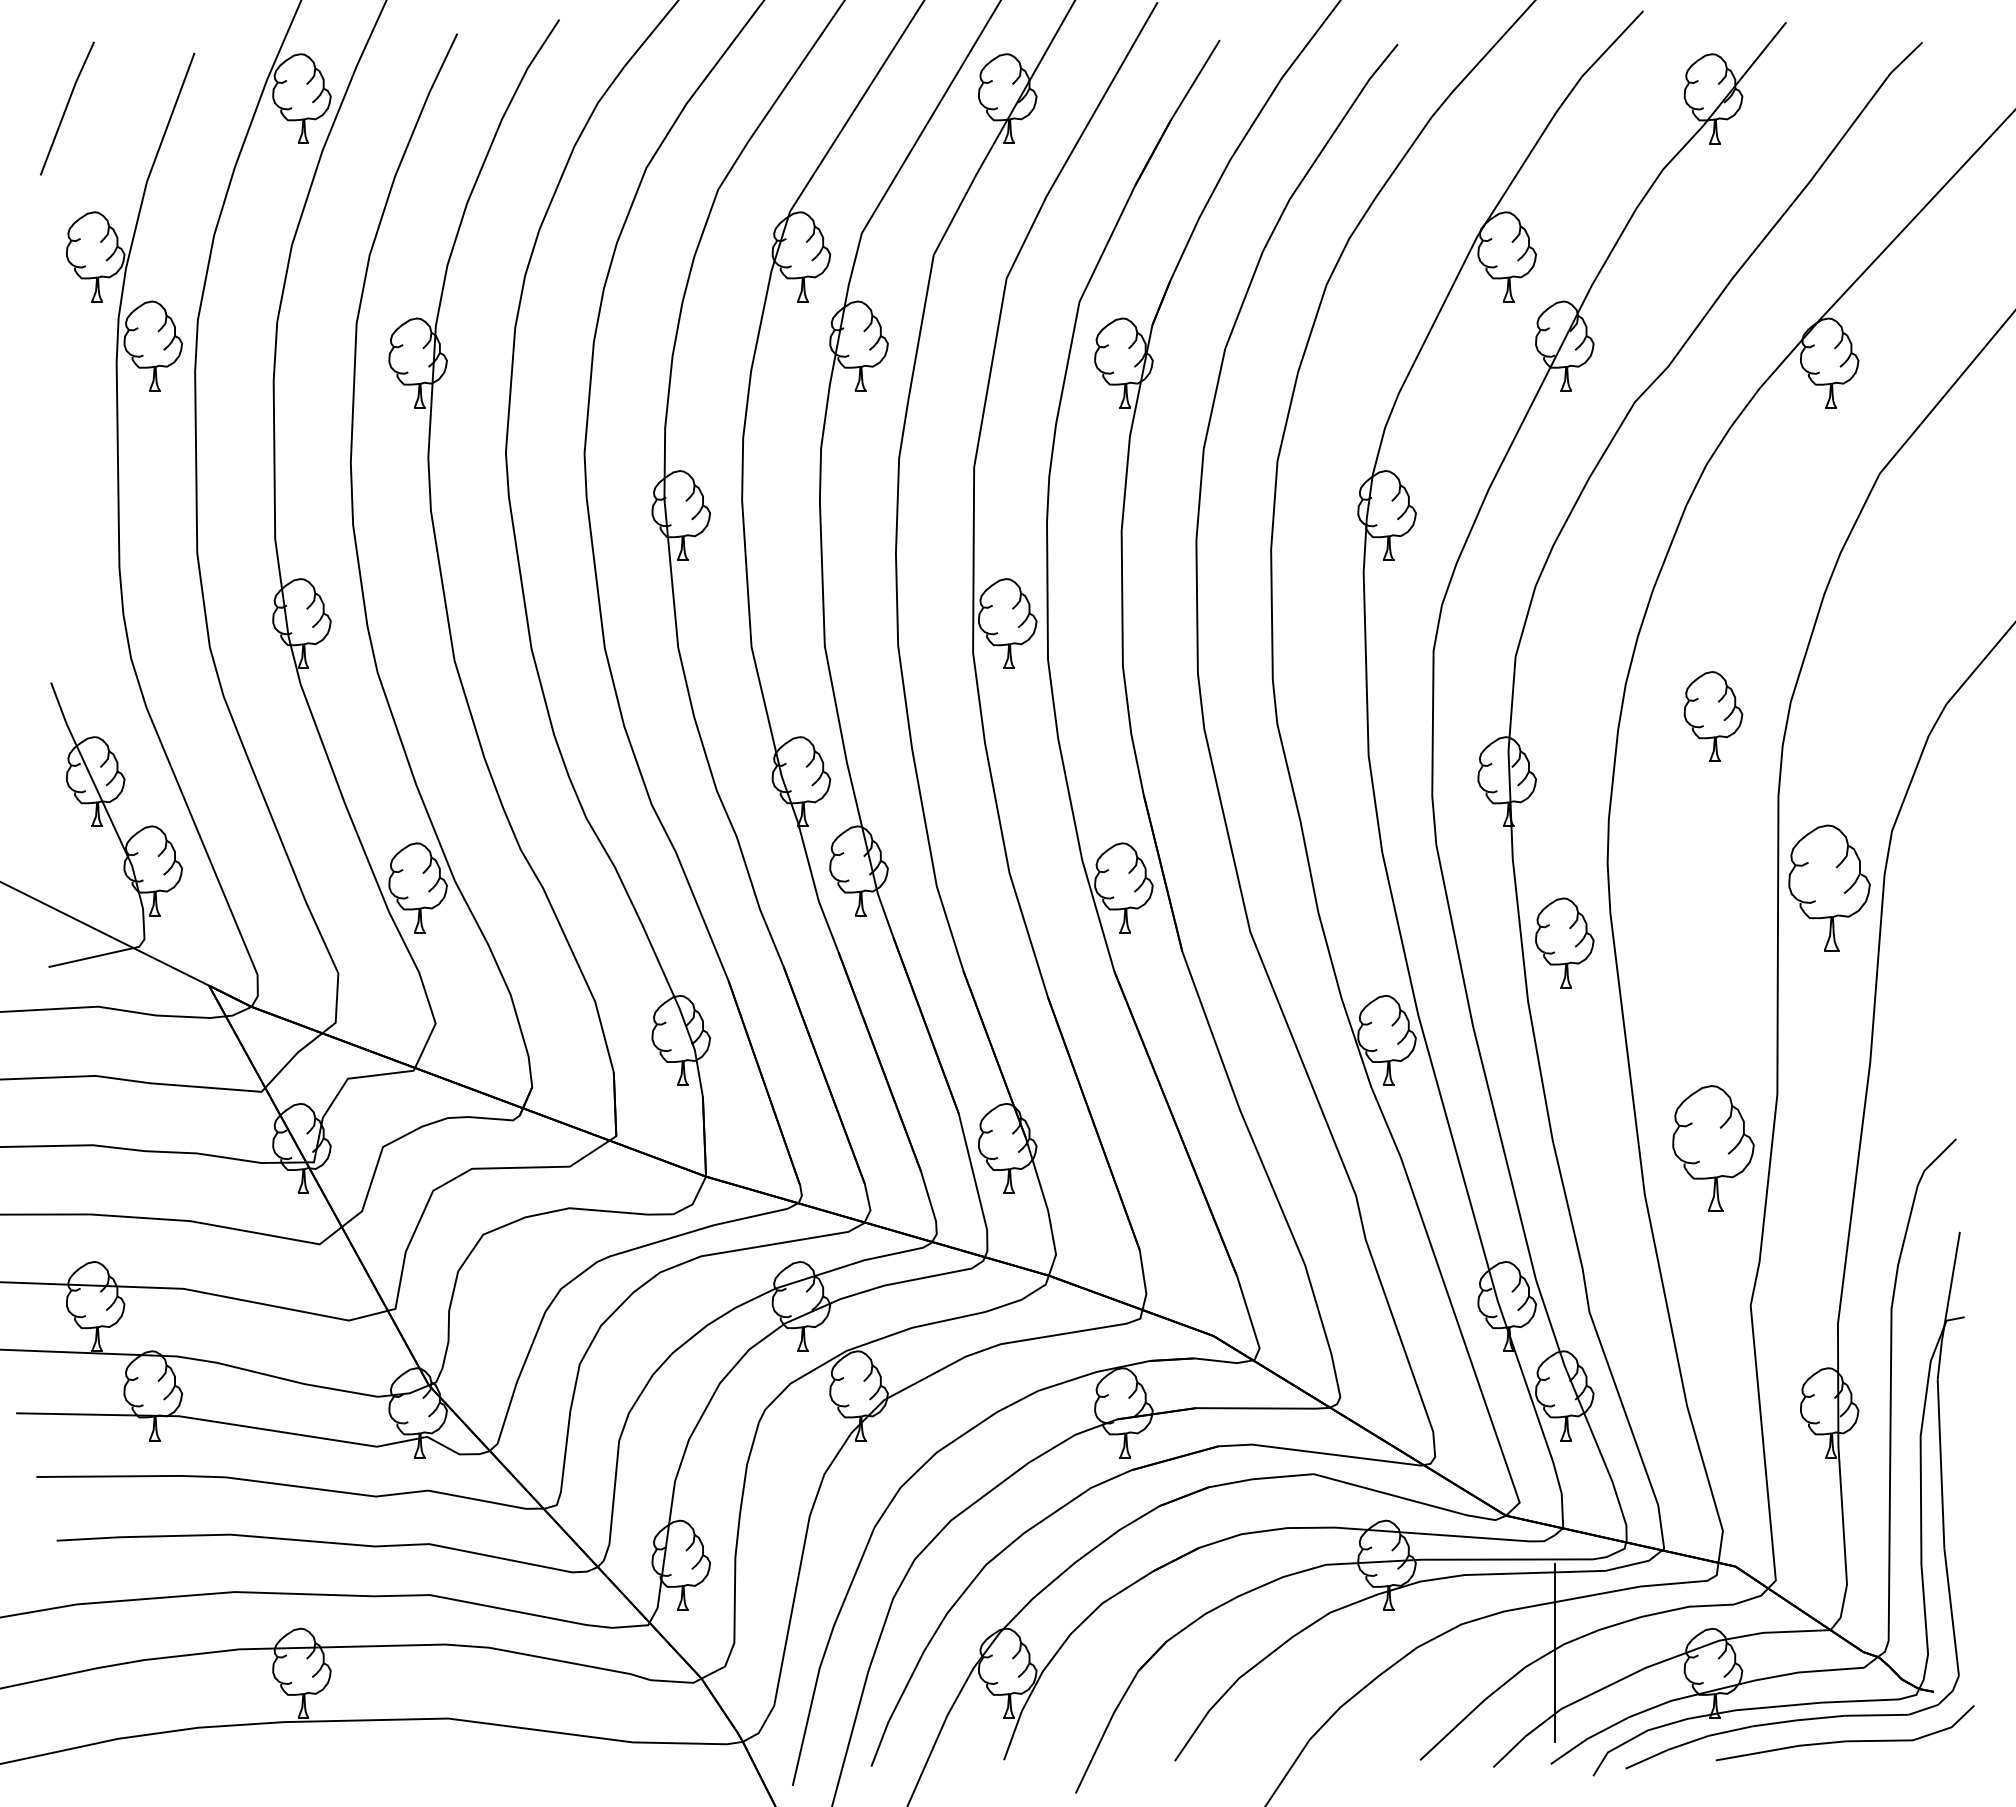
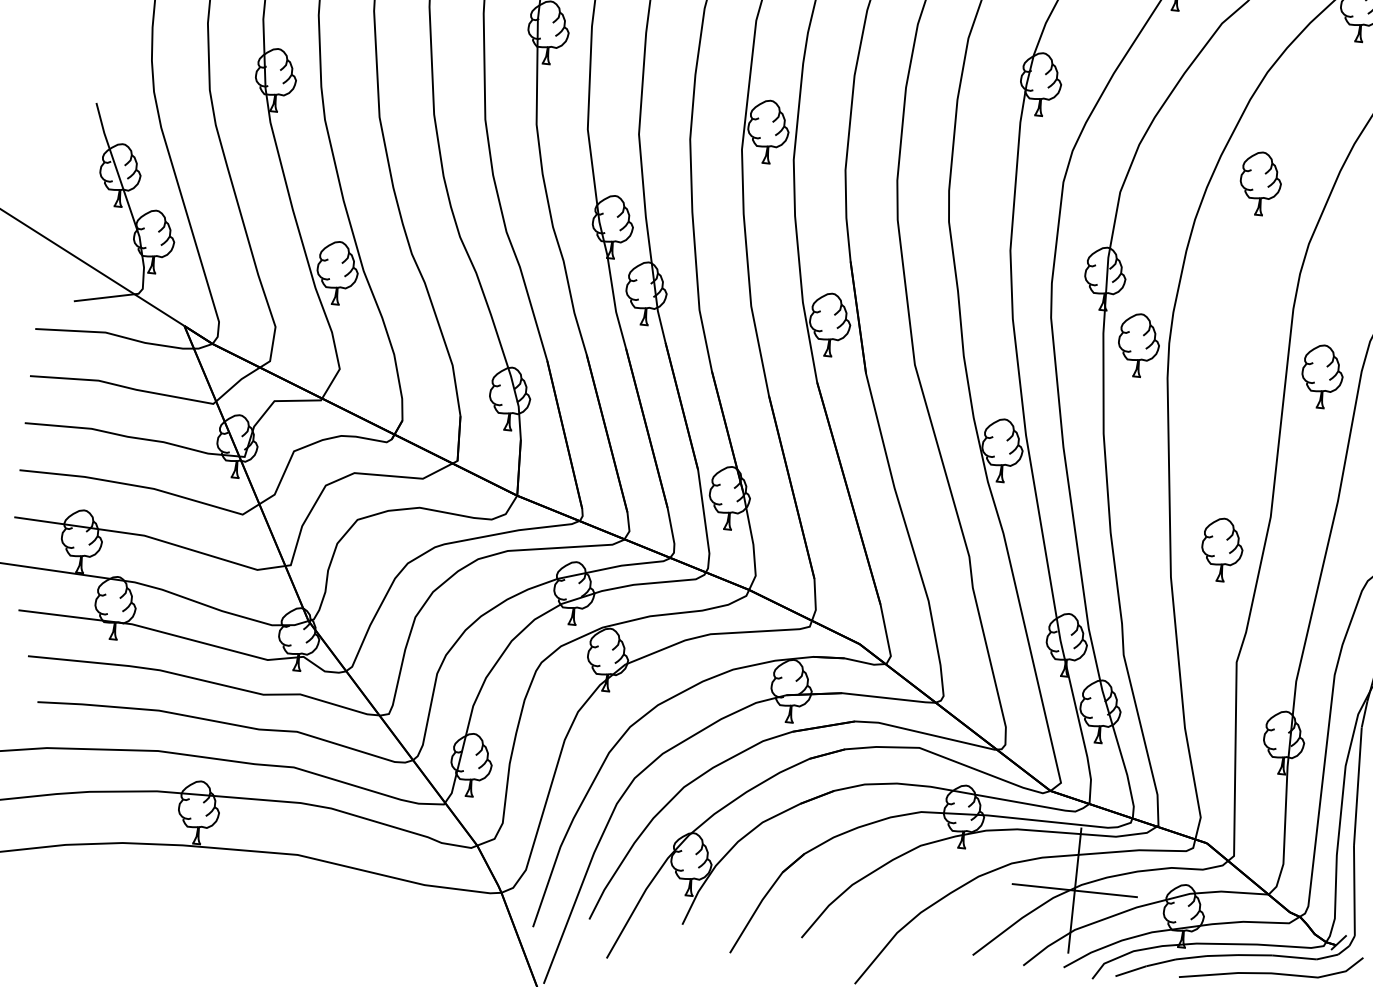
part: (1713, 716) -> (1260, 183), moved
part: (1829, 887) -> (1322, 376), size x0.71
part: (1564, 942) -> (1138, 345), moved
part: (1713, 1148) -> (1222, 549), size x0.71
line: (1555, 1653) -> (1074, 890), added
line: (1937, 1687) -> (1339, 942), added

